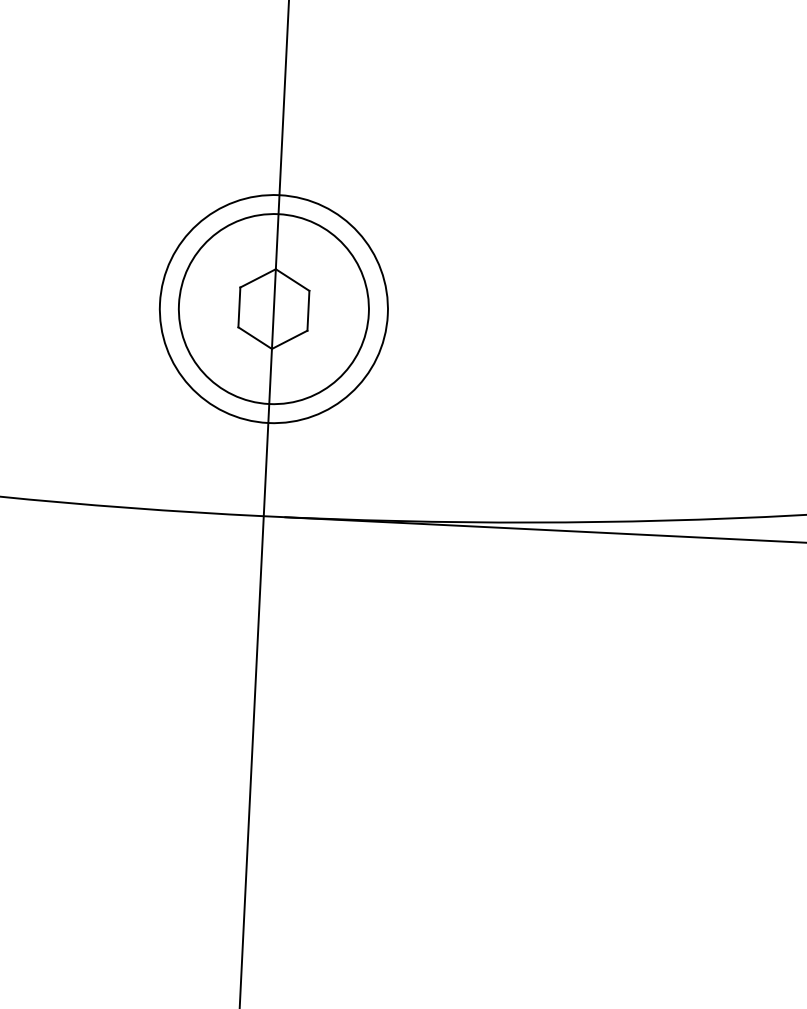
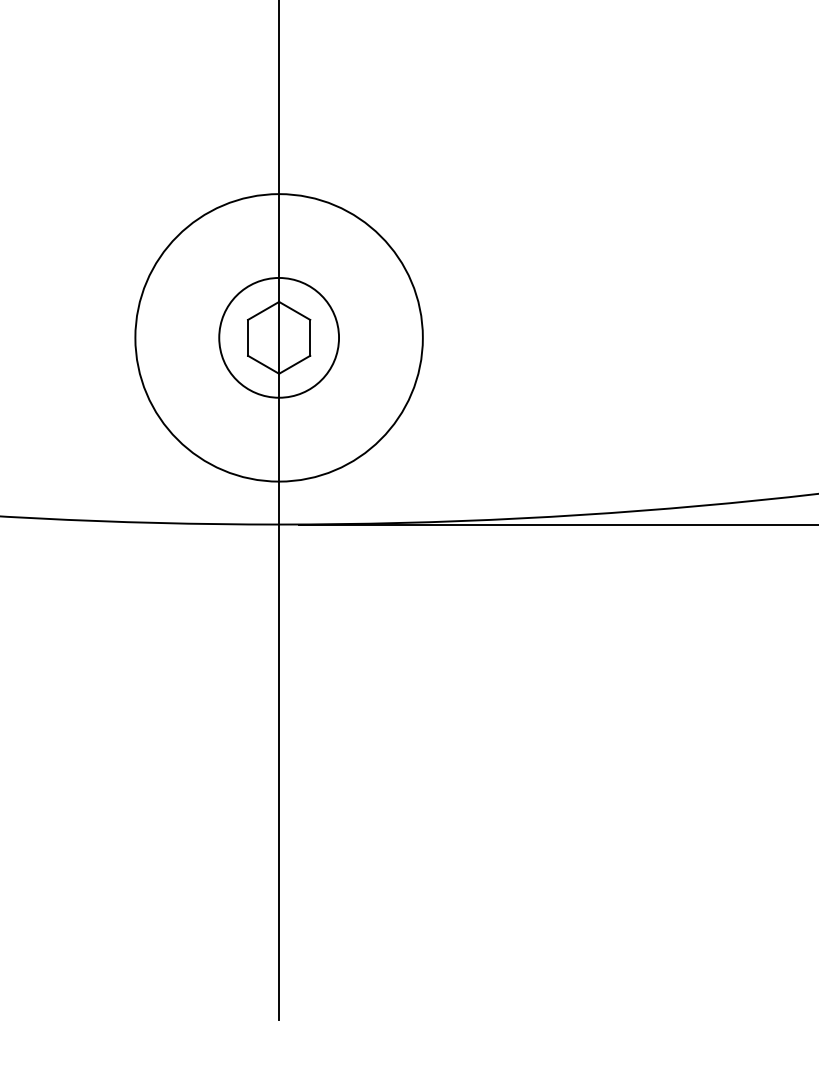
circle: (273, 308) -> (278, 337), size x0.7
circle: (273, 308) -> (278, 337), size x1.4

